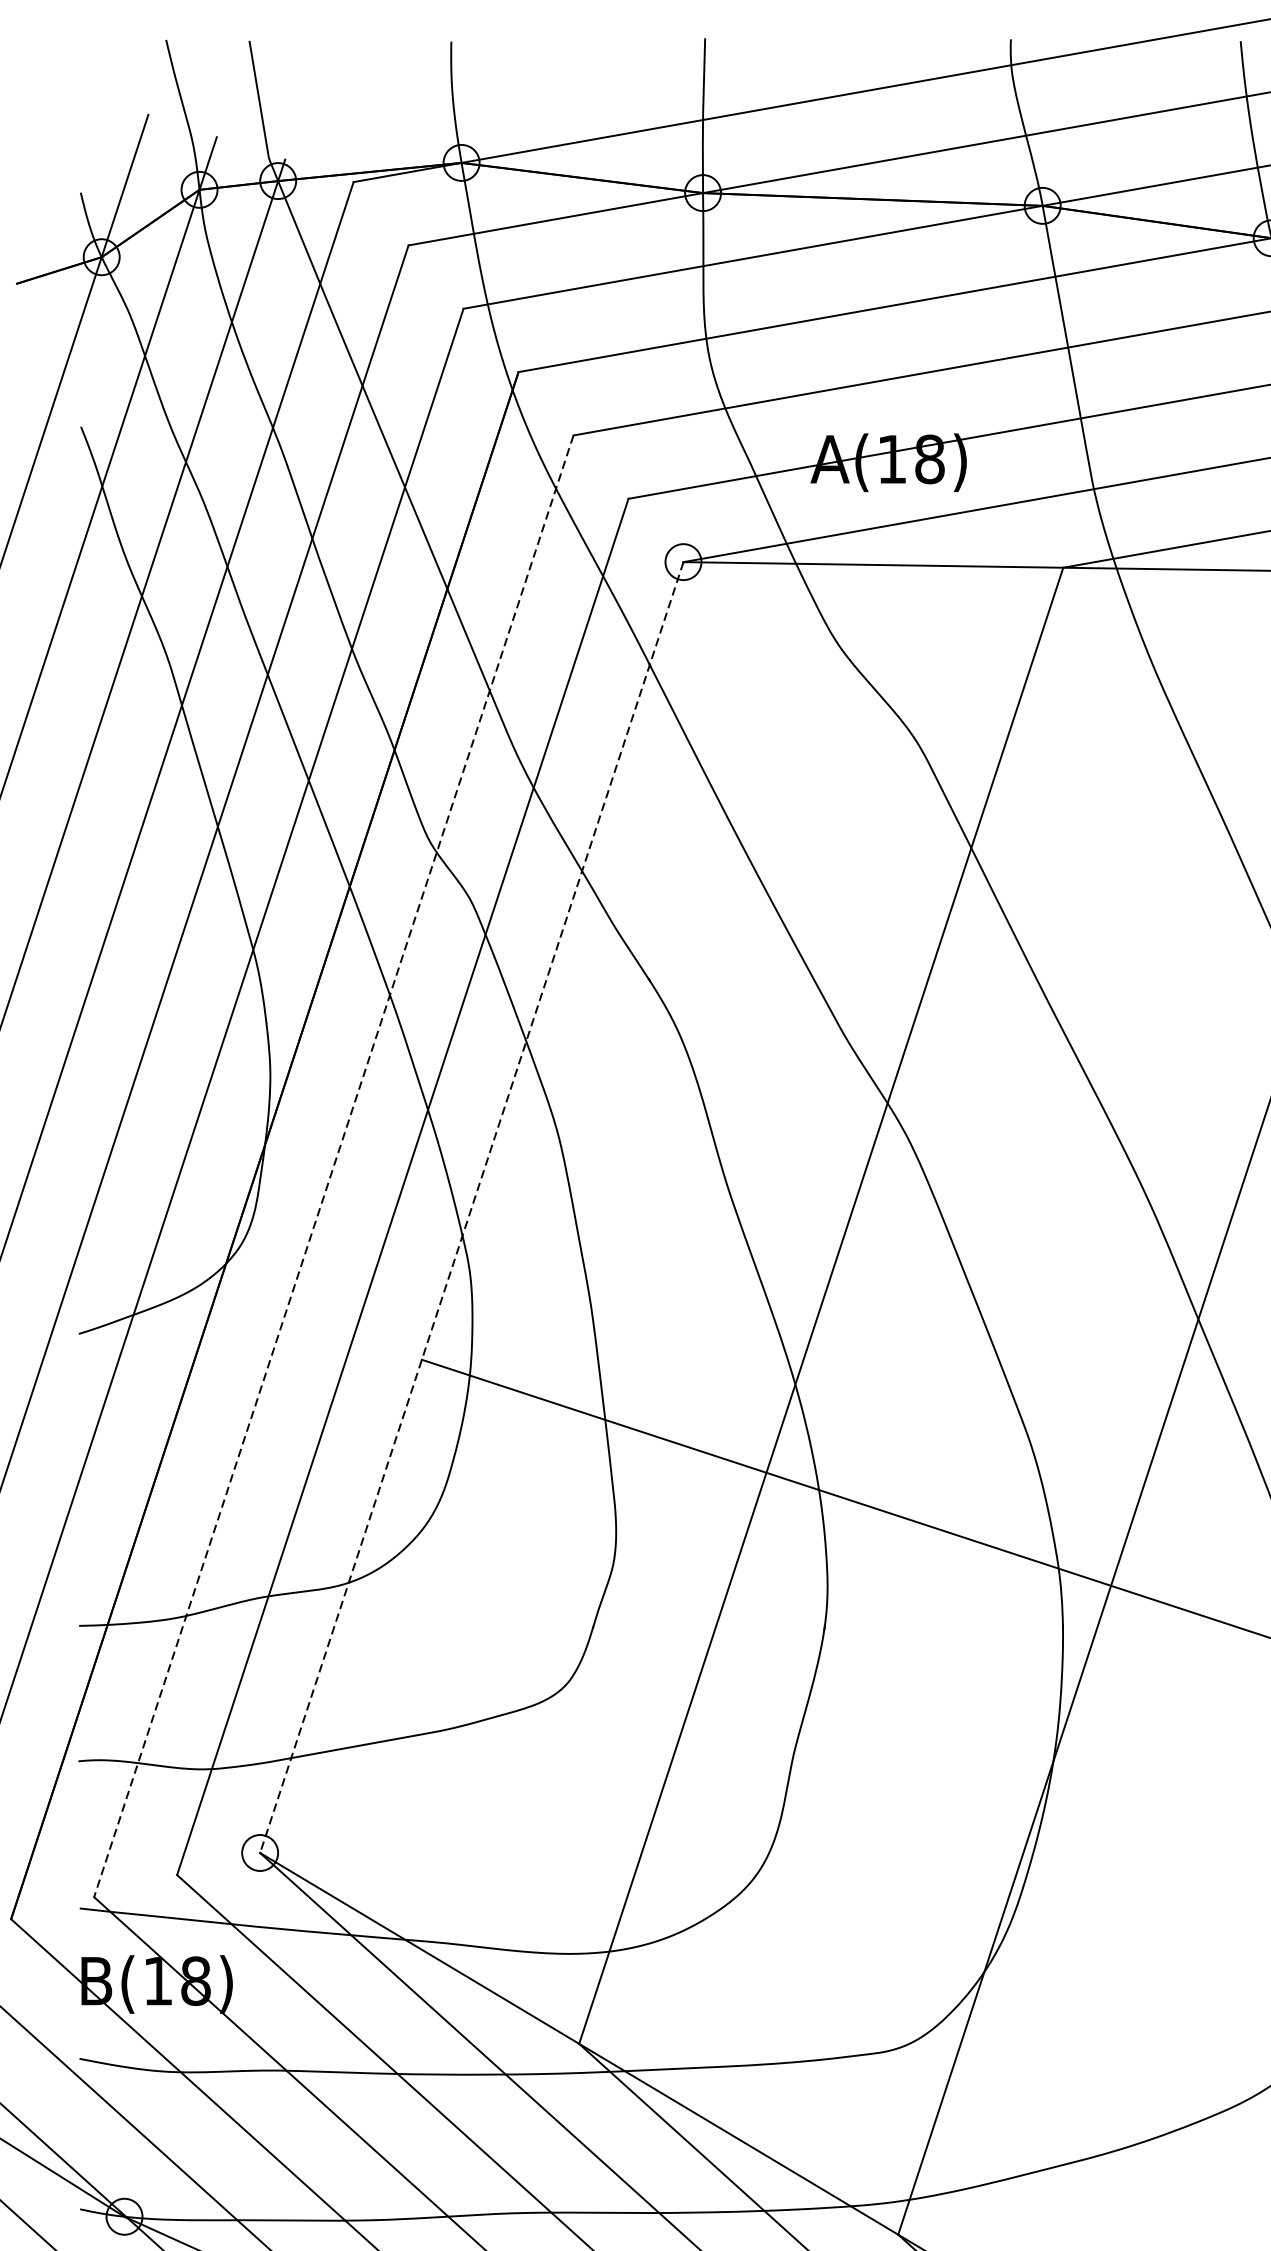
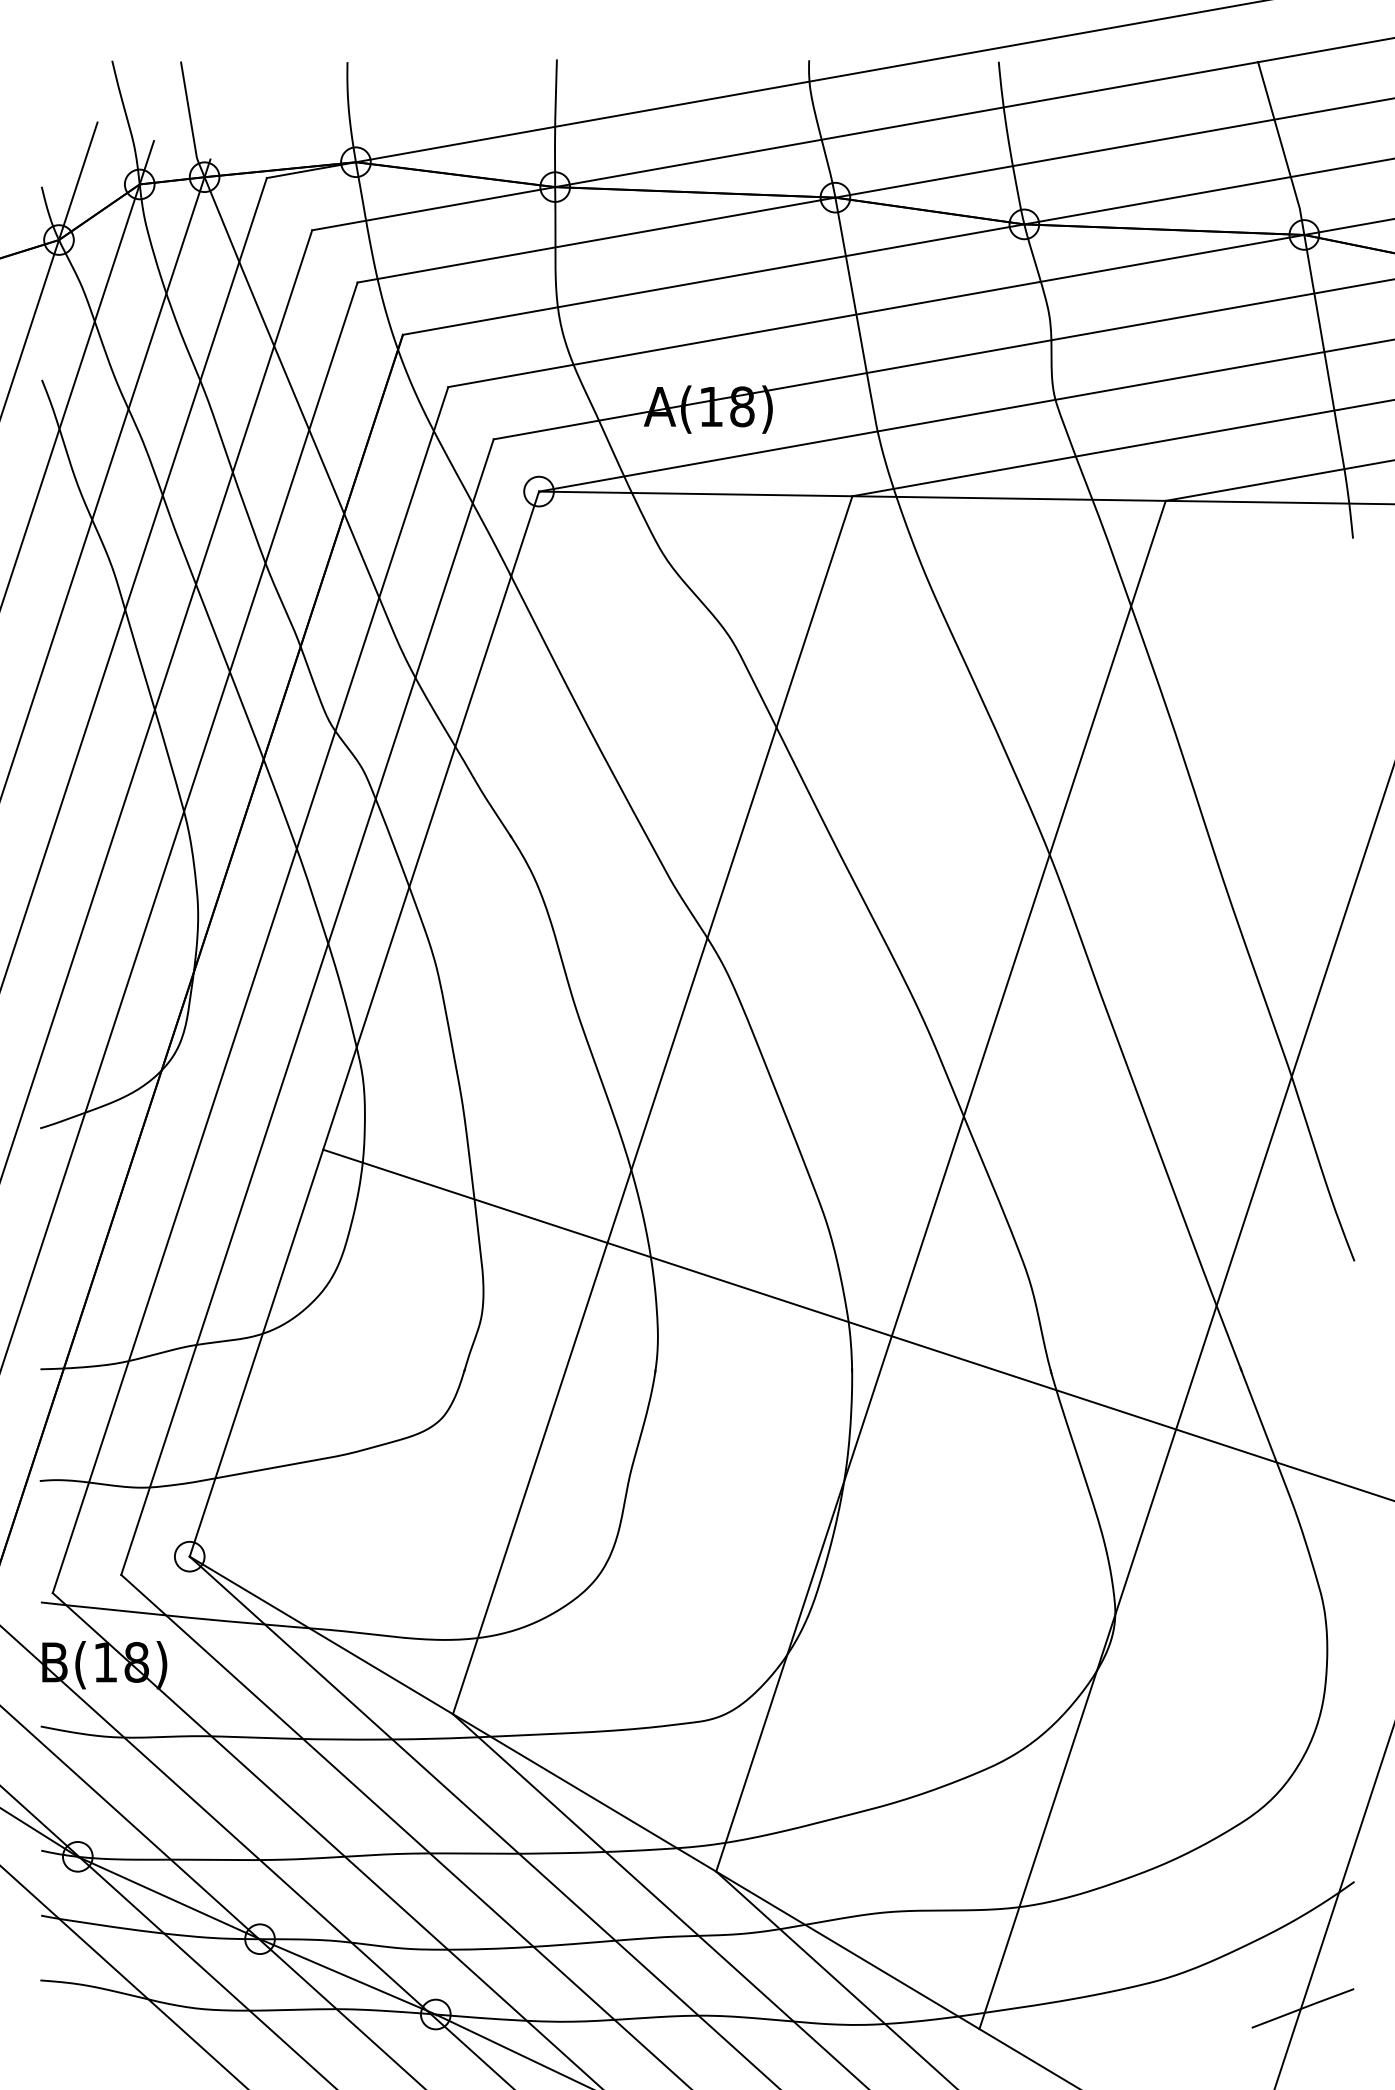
line: (333, 1166) -> (250, 990), dashed -> solid
line: (471, 1207) -> (364, 1024), dashed -> solid

